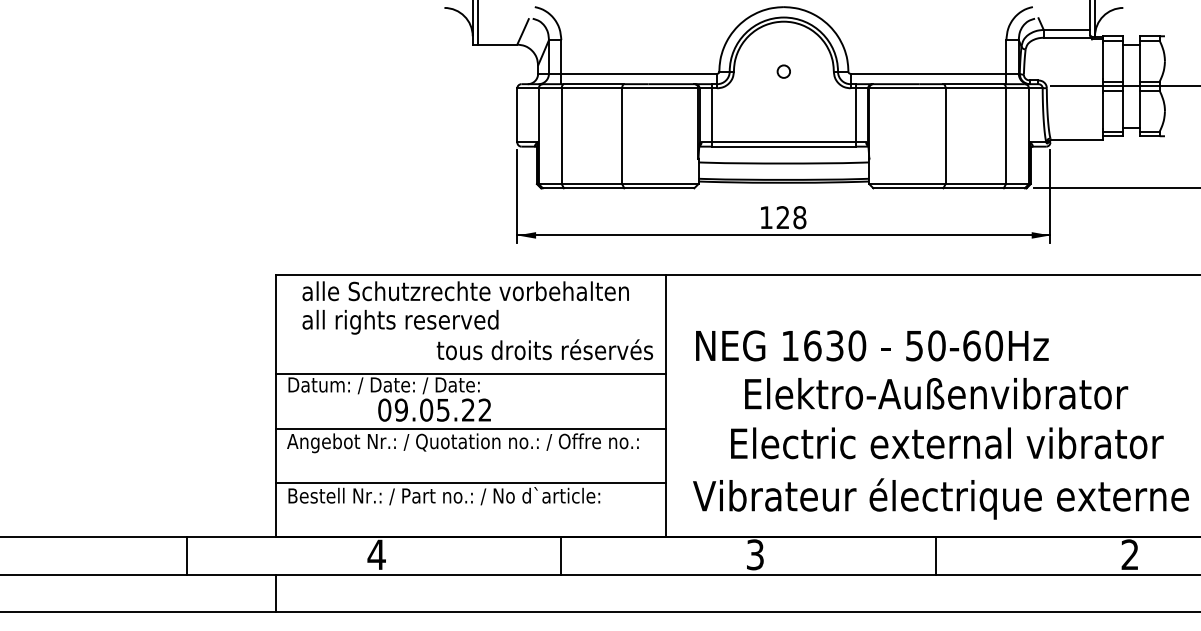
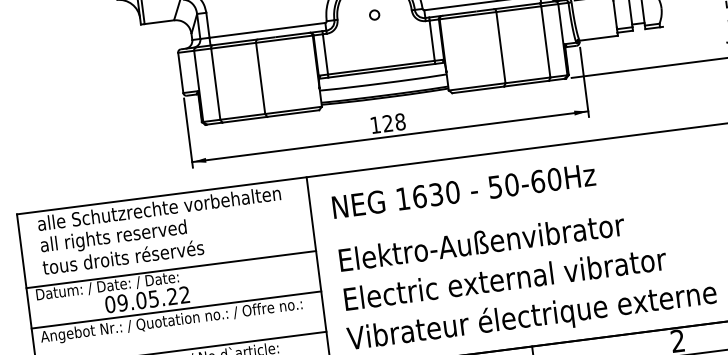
text: (872, 345) -> (464, 190), moved
text: (544, 349) -> (122, 257), moved
text: (936, 393) -> (481, 242), moved
text: (947, 443) -> (505, 279), moved

